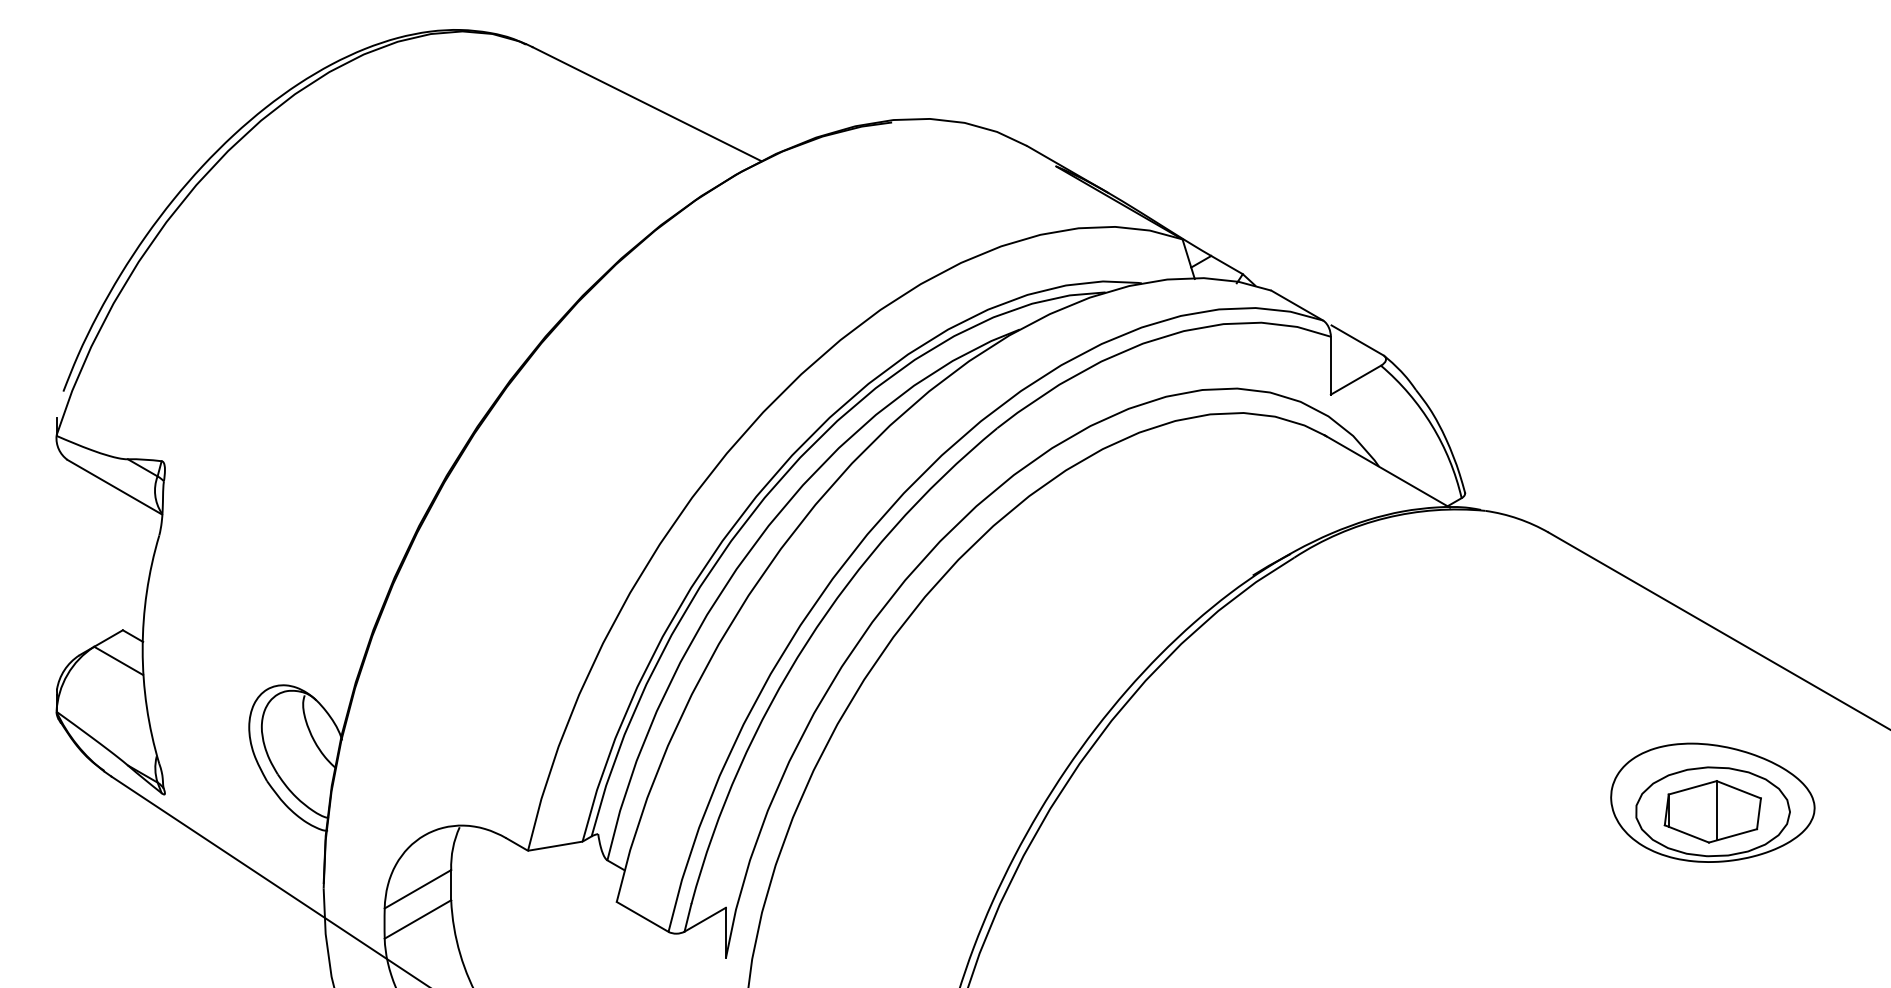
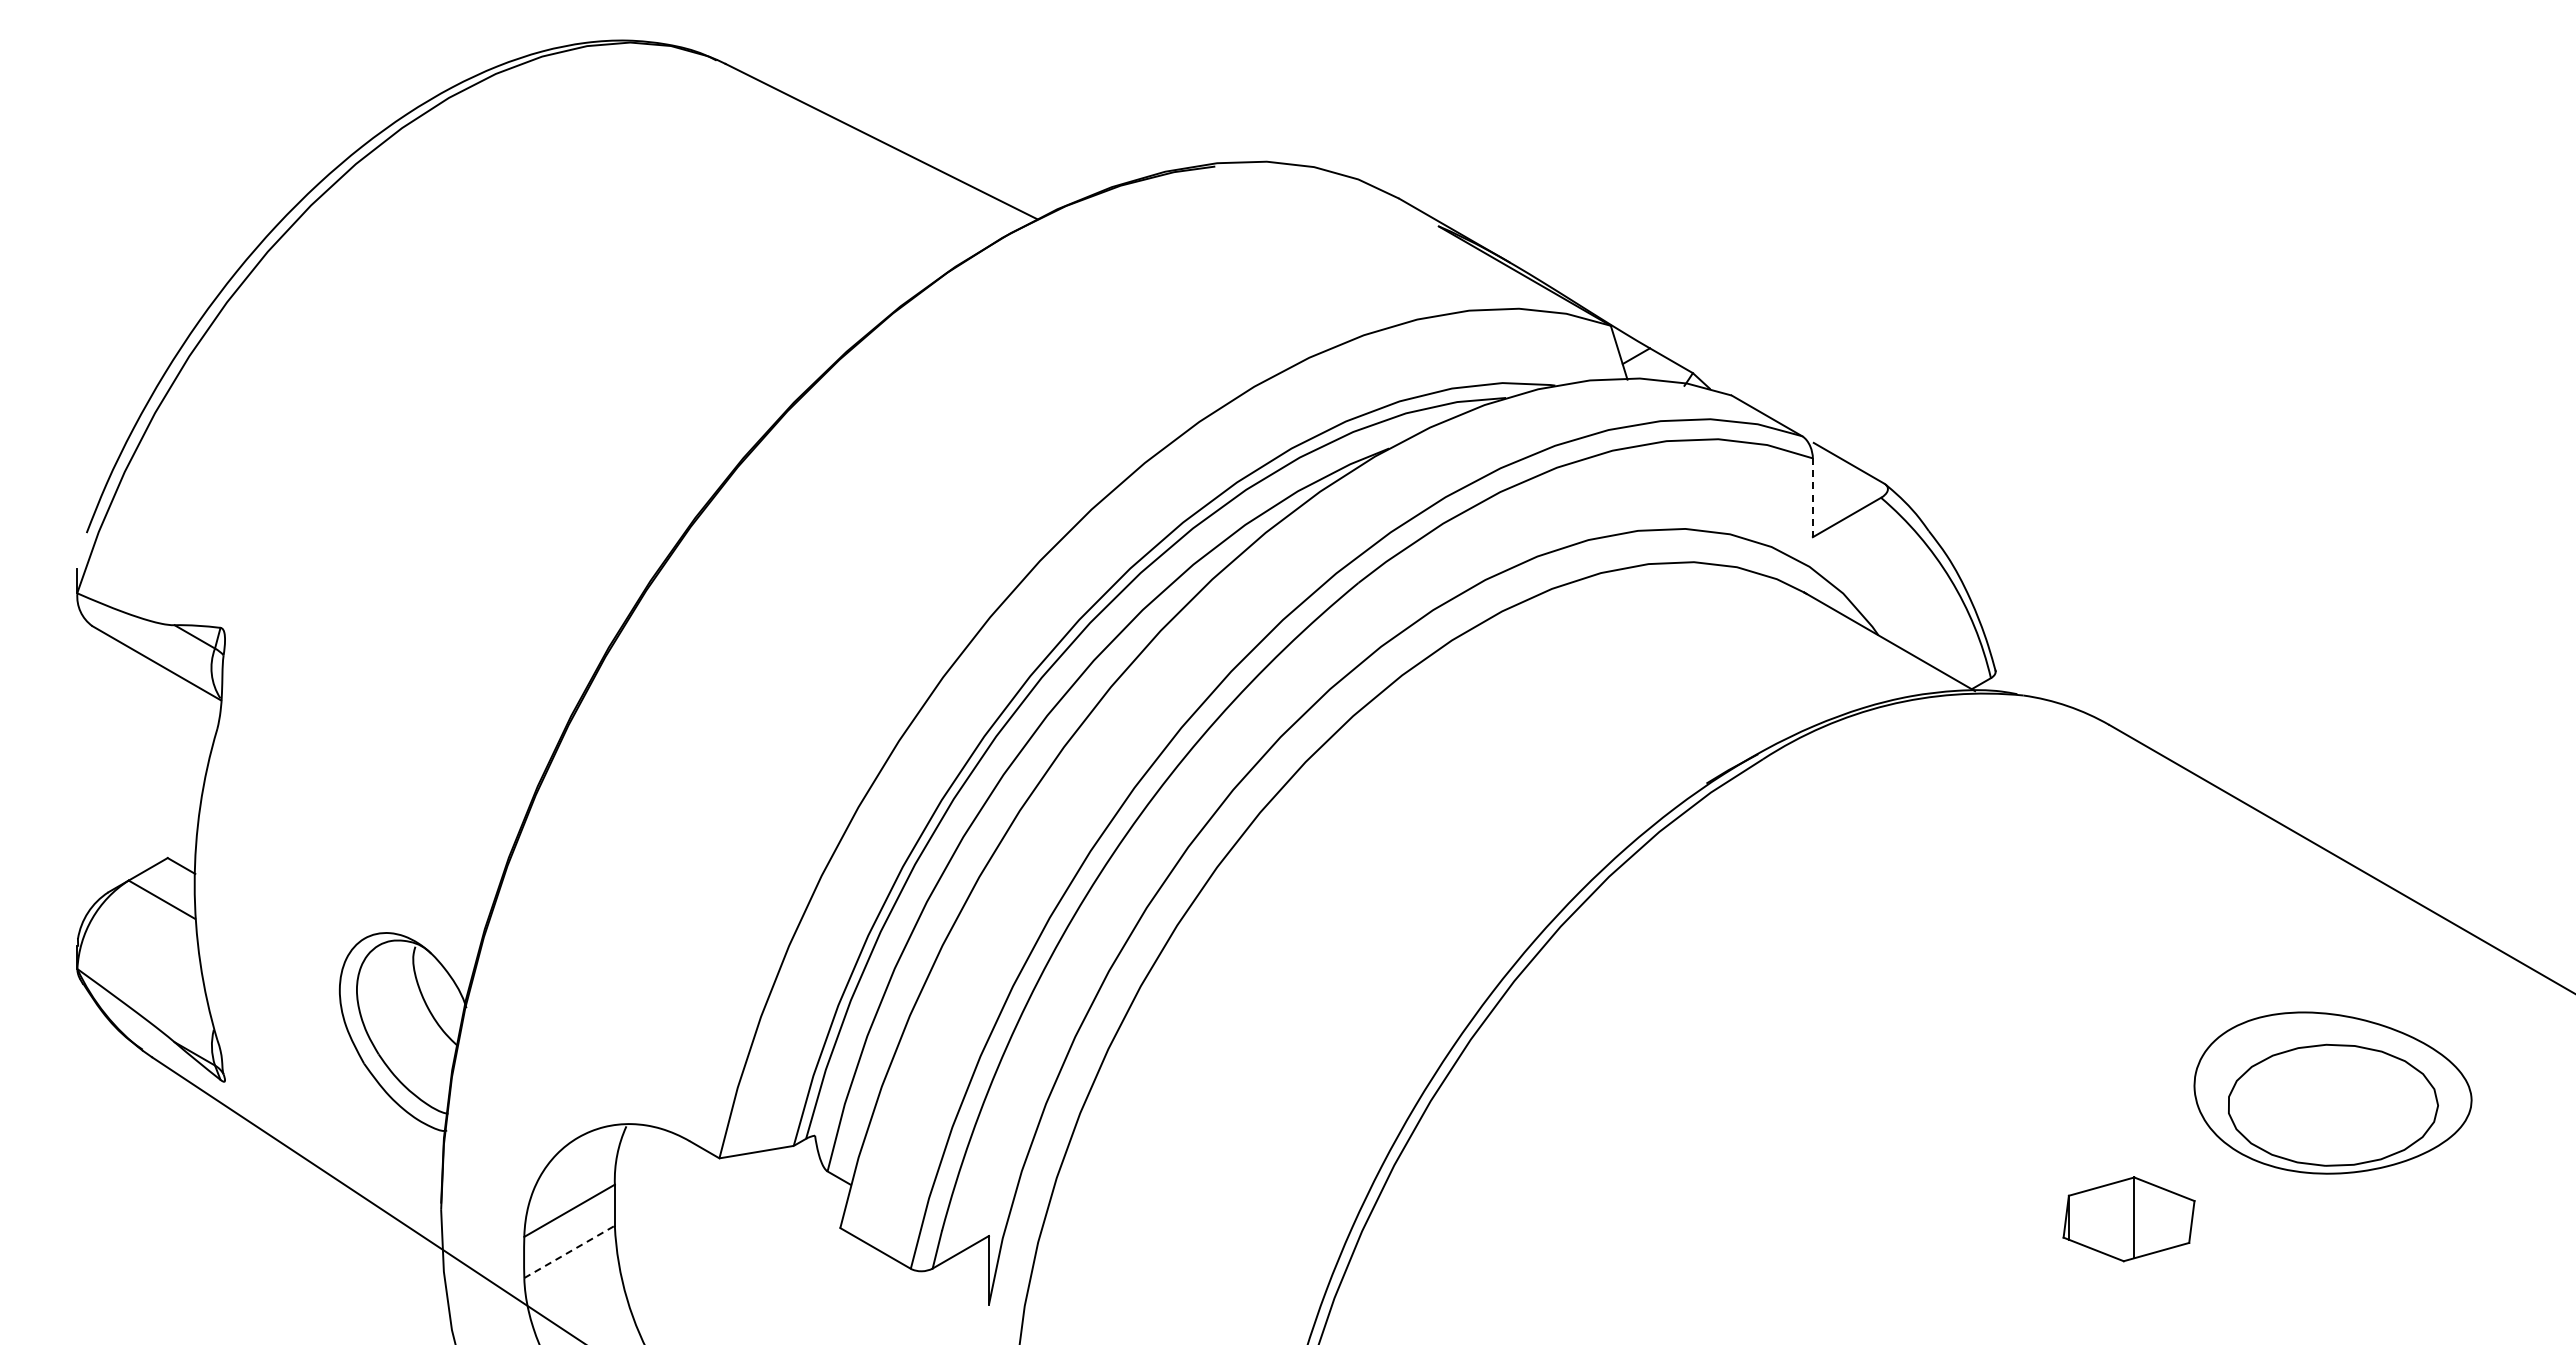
line: (1330, 366) -> (1812, 498), solid -> dashed
part: (1712, 811) -> (2128, 1219), moved
line: (418, 919) -> (570, 1251), solid -> dashed

